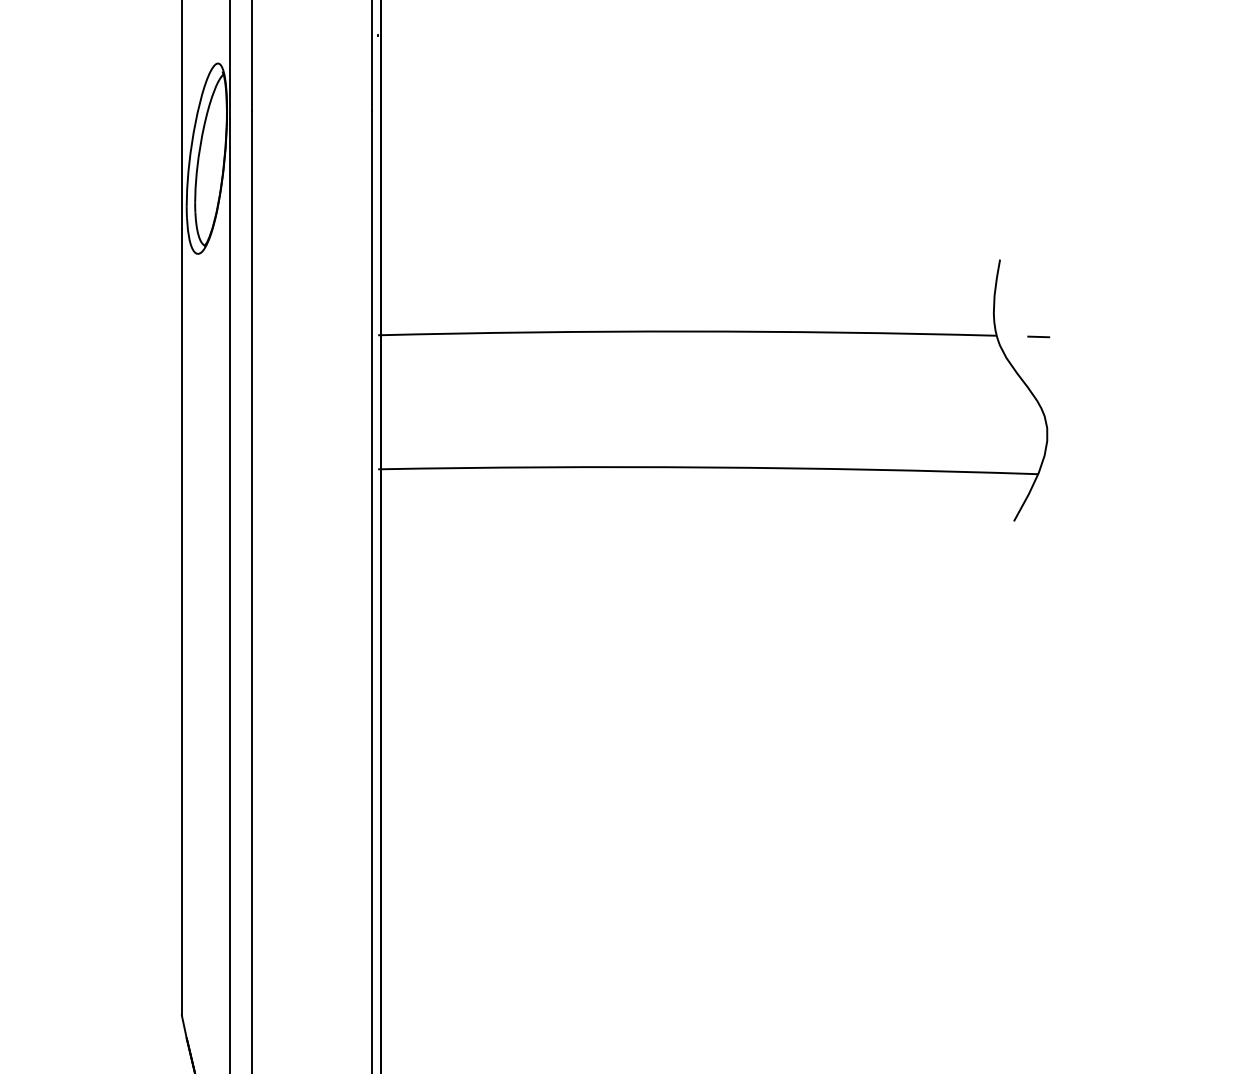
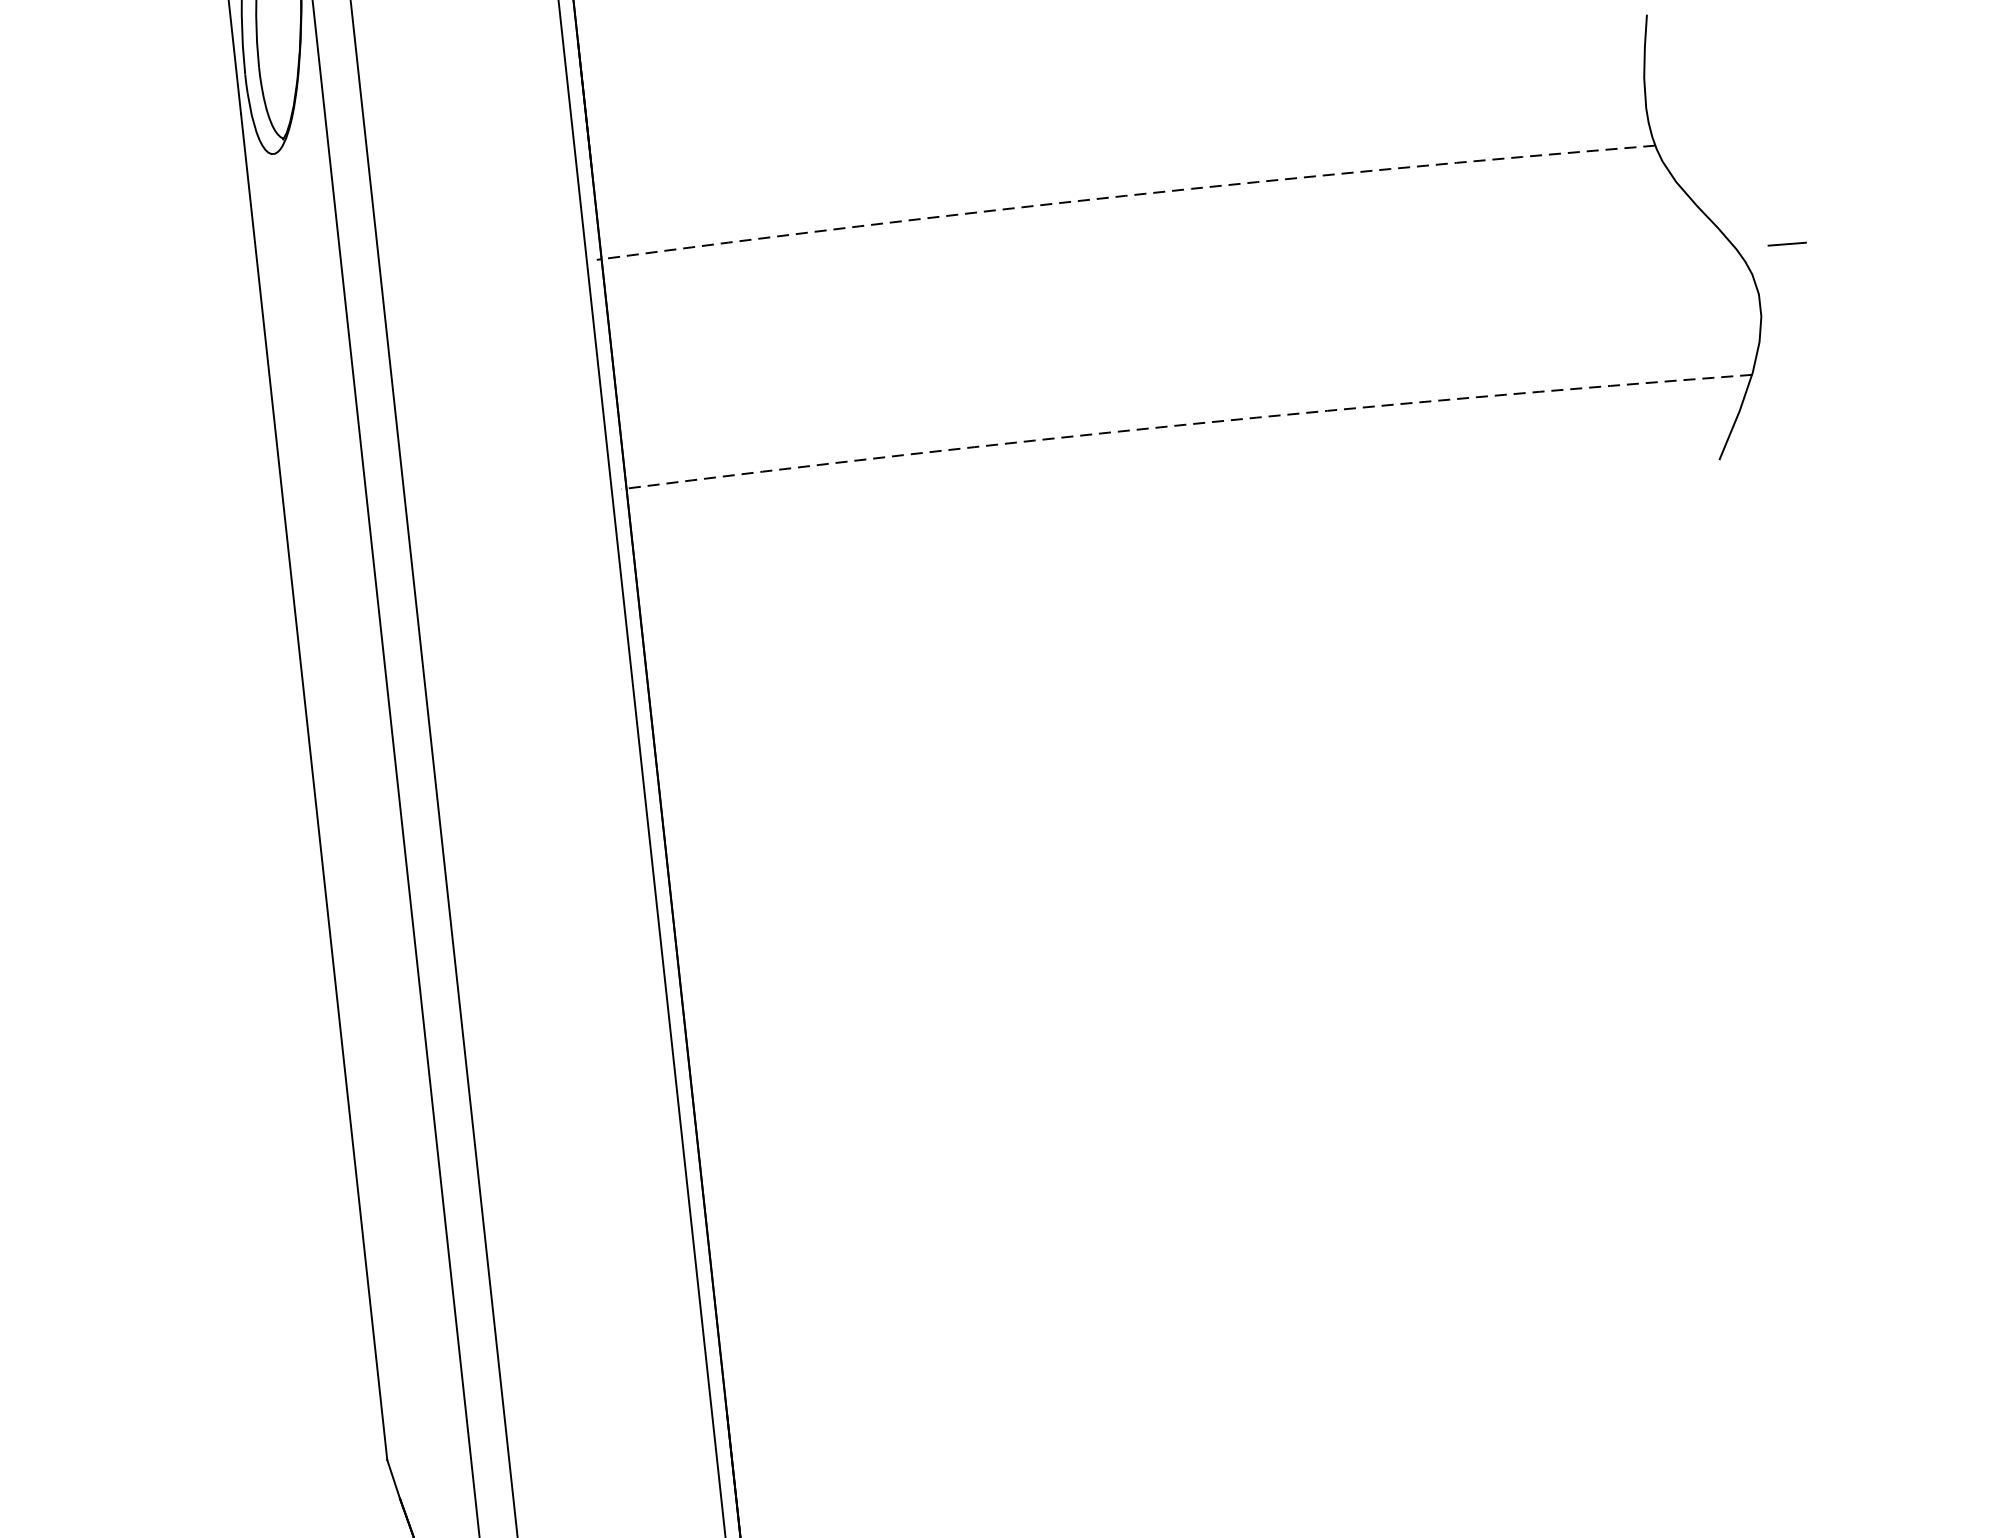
arc: (687, 331) -> (1125, 195), solid -> dashed
line: (1038, 336) -> (1786, 243), moved
arc: (708, 467) -> (1186, 424), solid -> dashed

